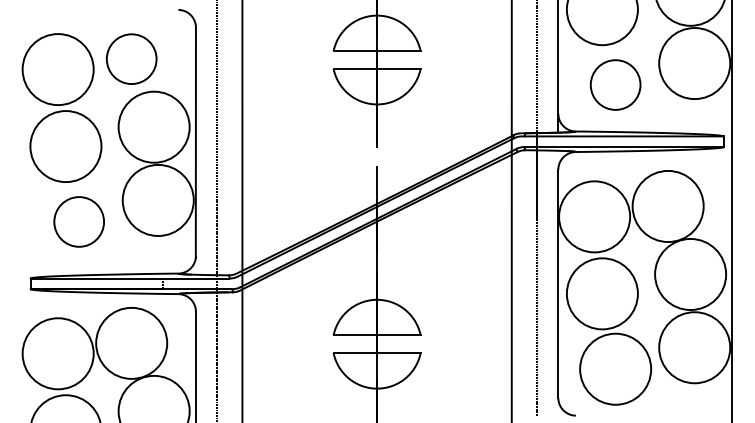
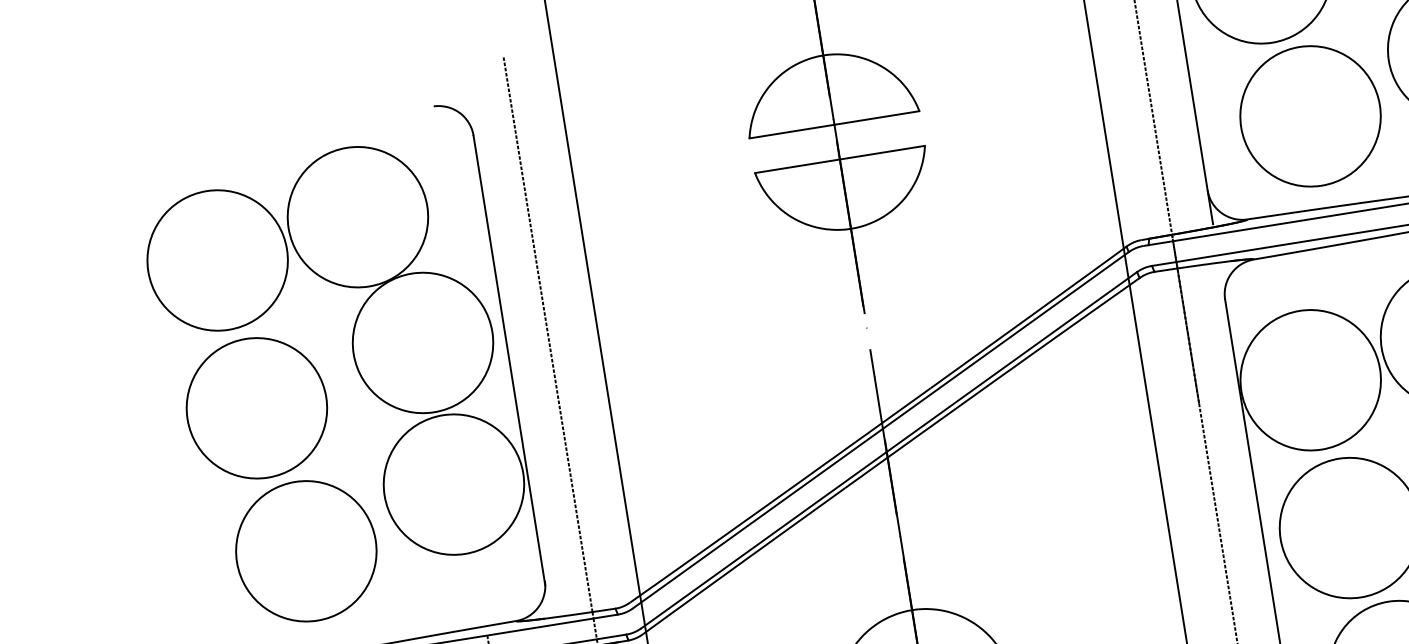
circle: (131, 58) -> (357, 215), size x1.43
circle: (615, 84) -> (1310, 115), size x1.43
circle: (78, 221) -> (304, 550), size x1.43

